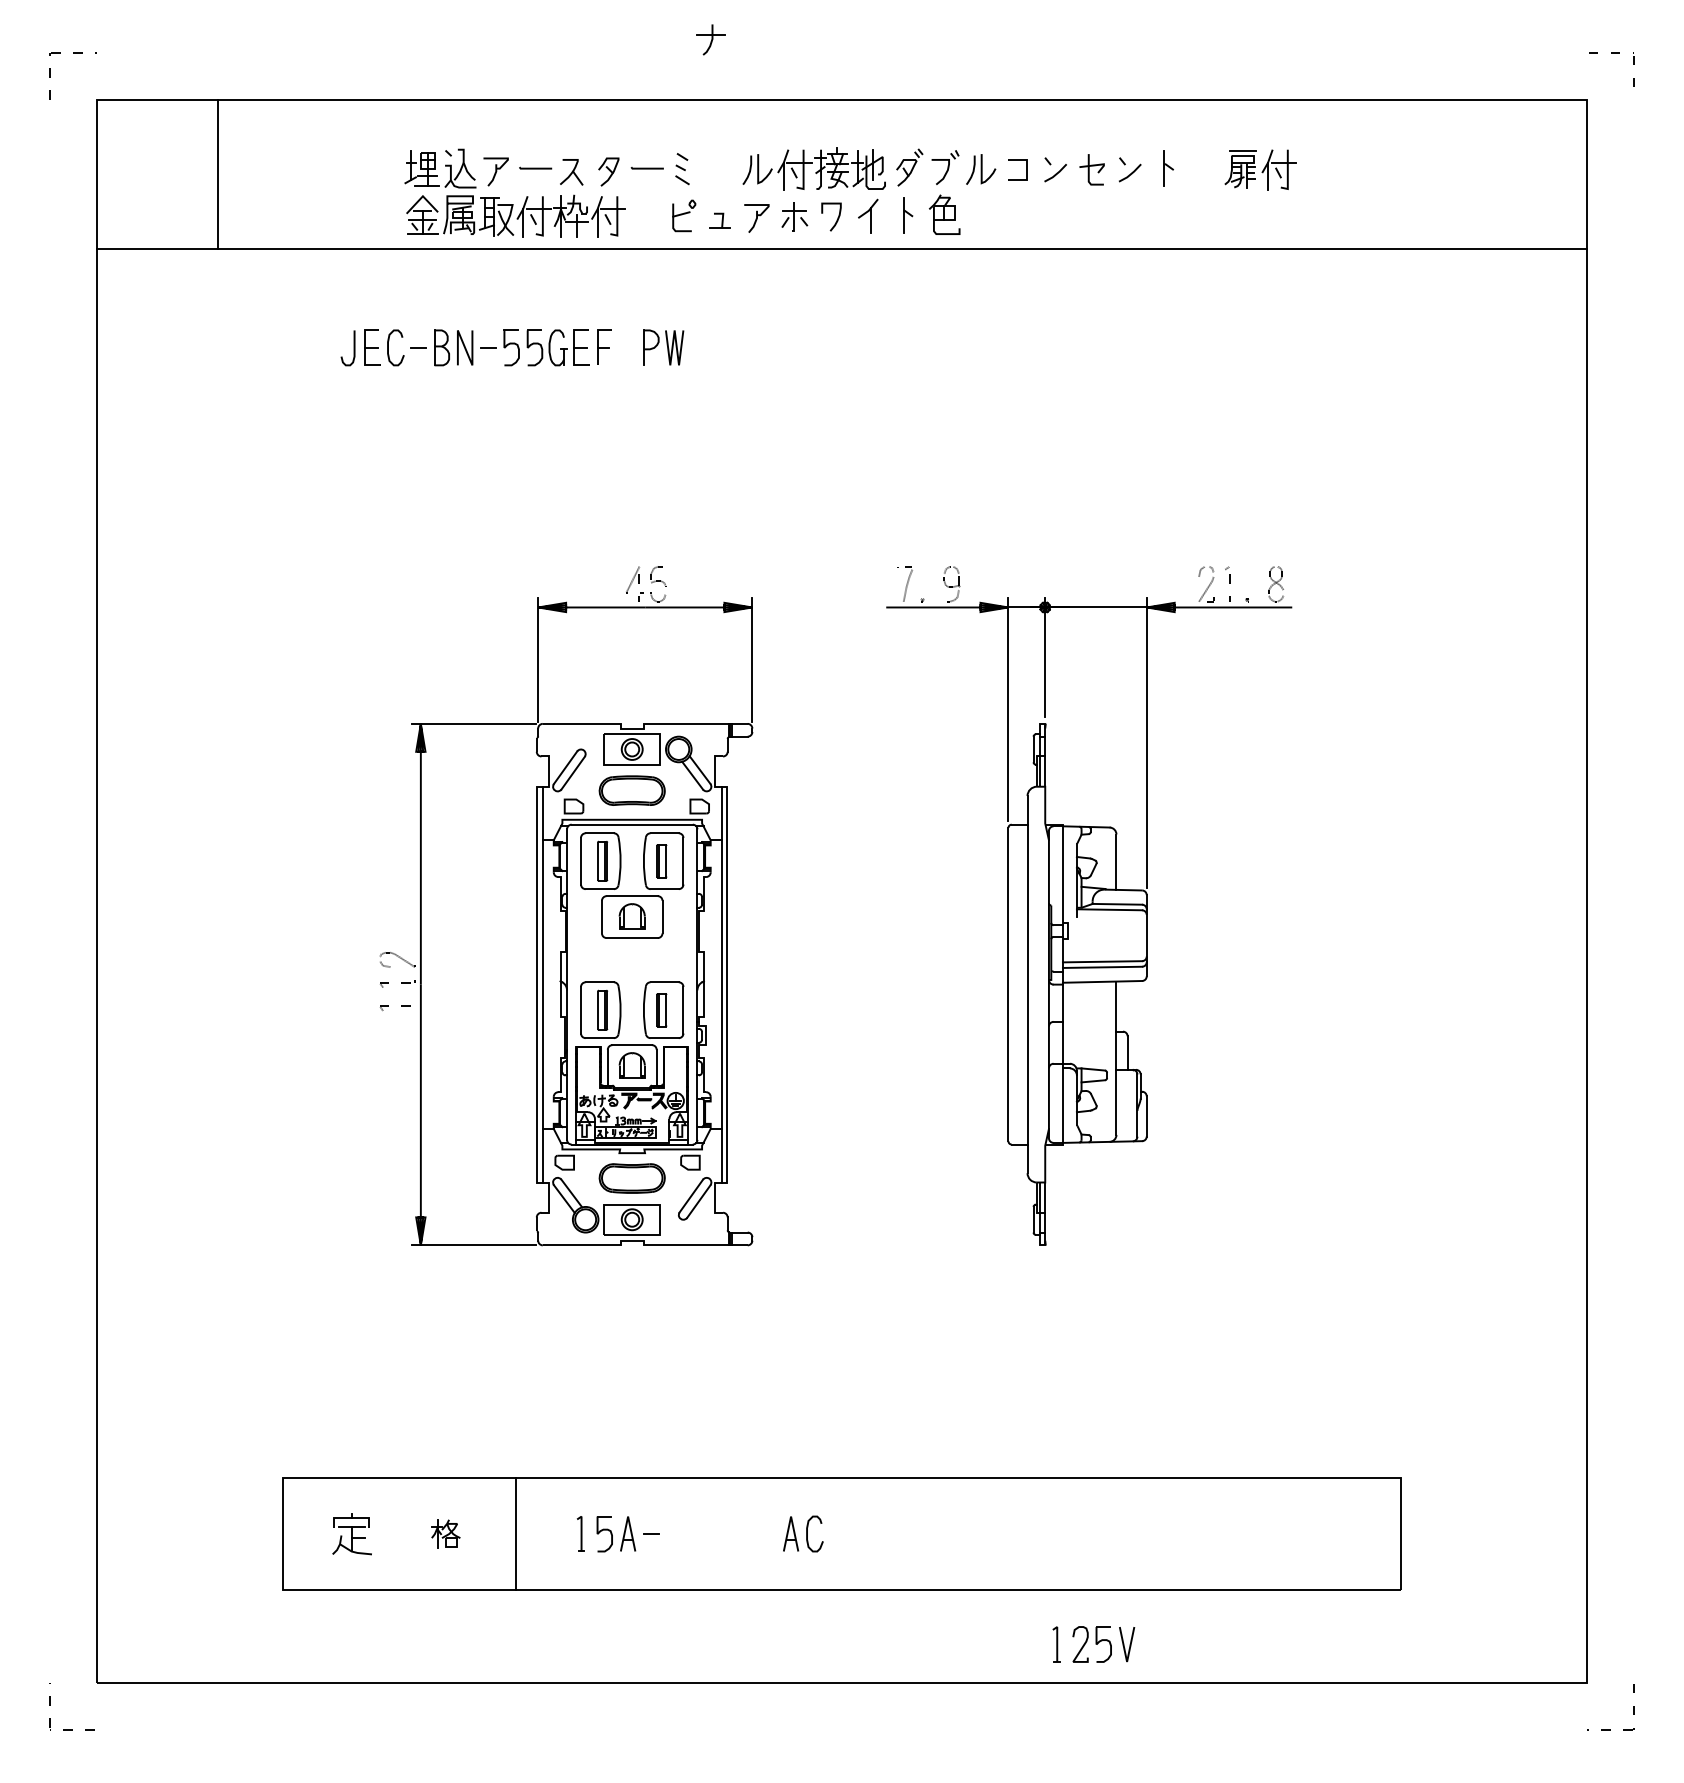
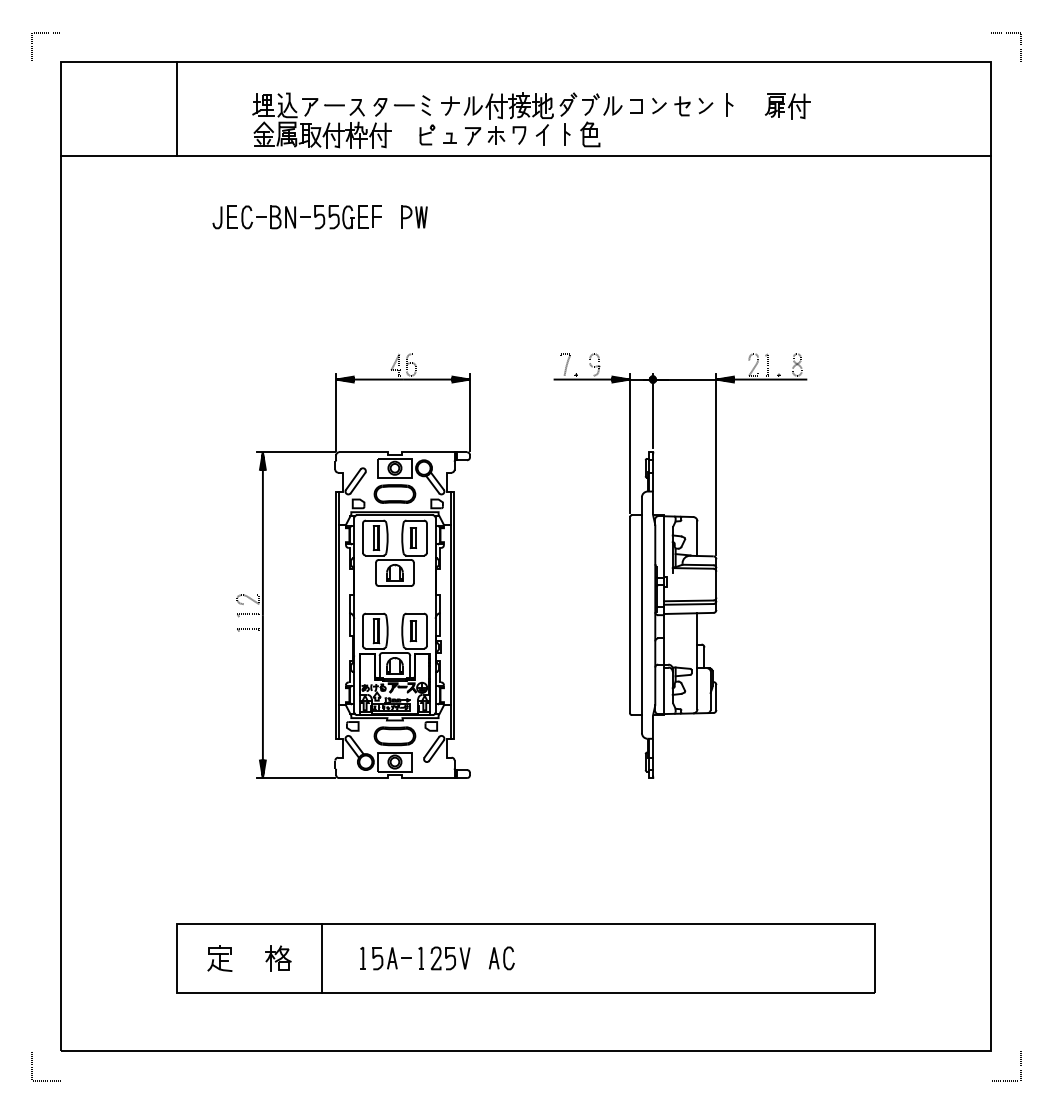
part: (711, 39) -> (450, 105), moved
line: (216, 173) -> (176, 108), moved
part: (445, 1534) -> (278, 958), size x1.43
part: (1094, 1644) -> (444, 958), moved

